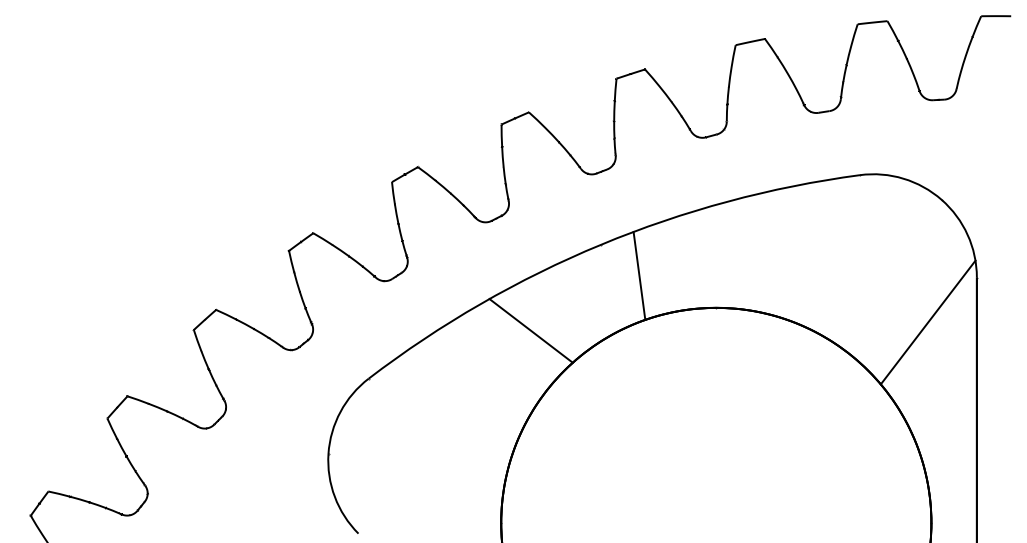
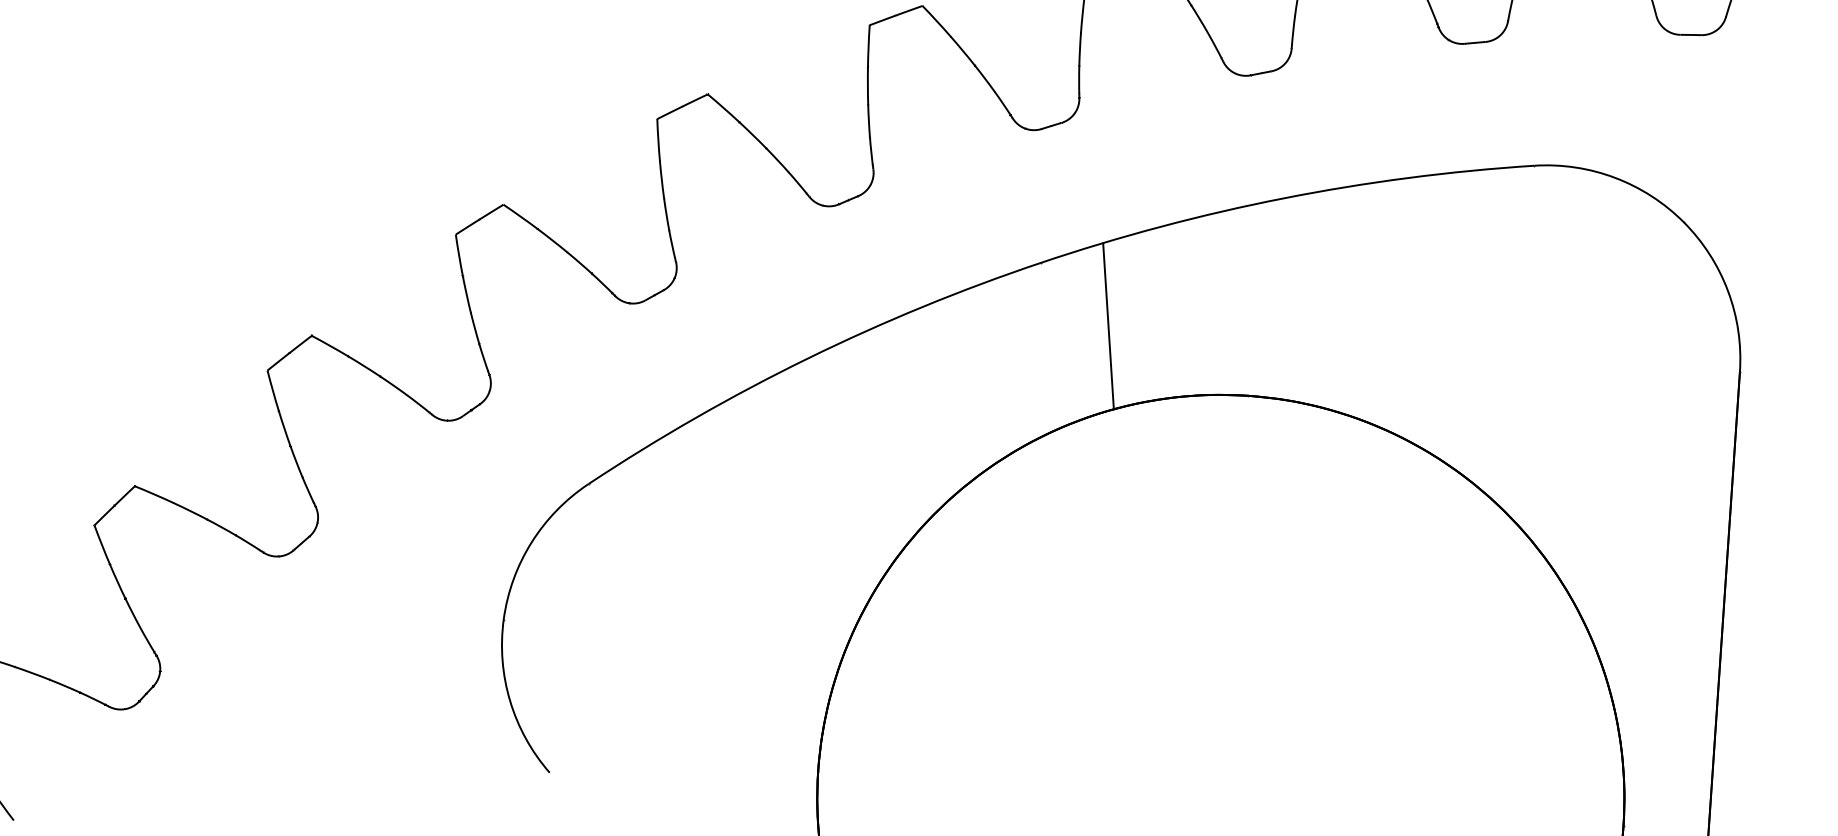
line: (927, 322) -> (1641, 450), removed
line: (530, 330) -> (897, 414), removed

